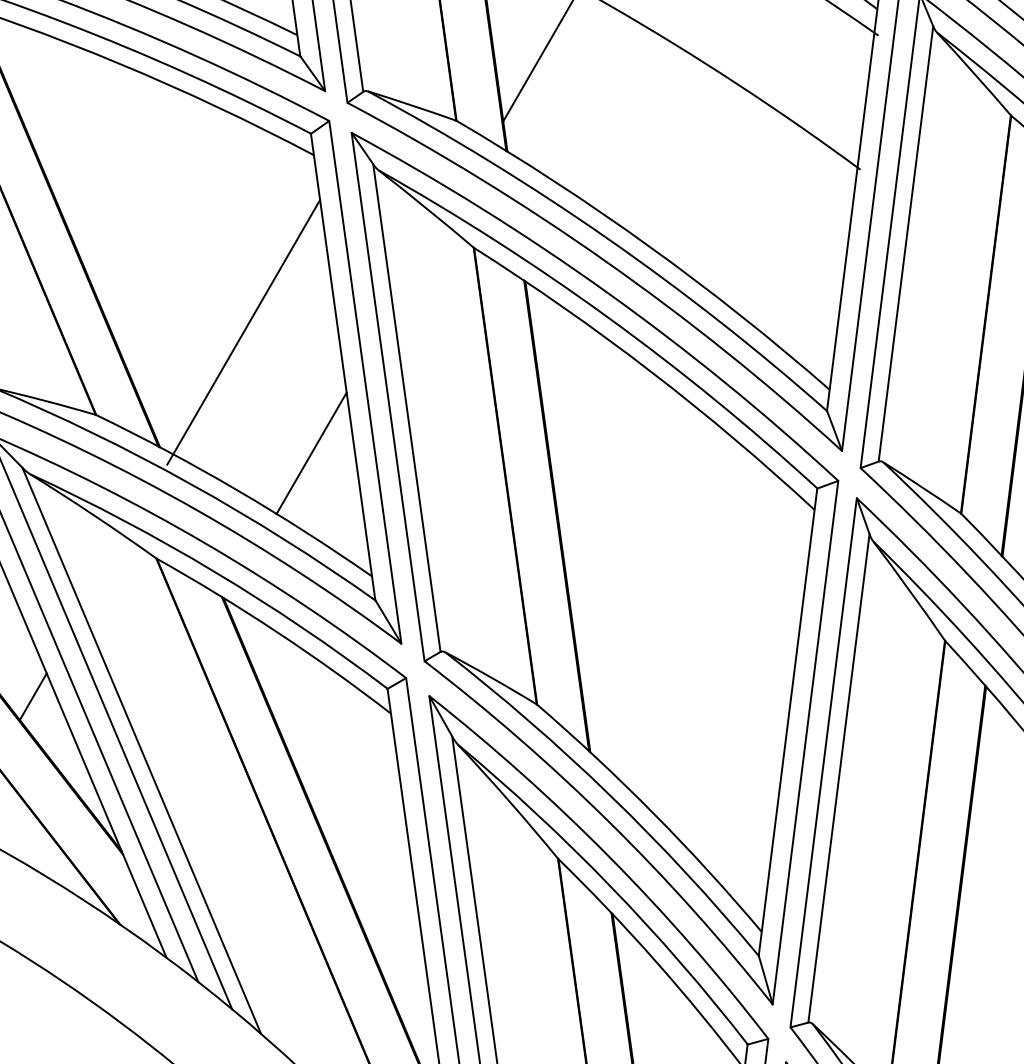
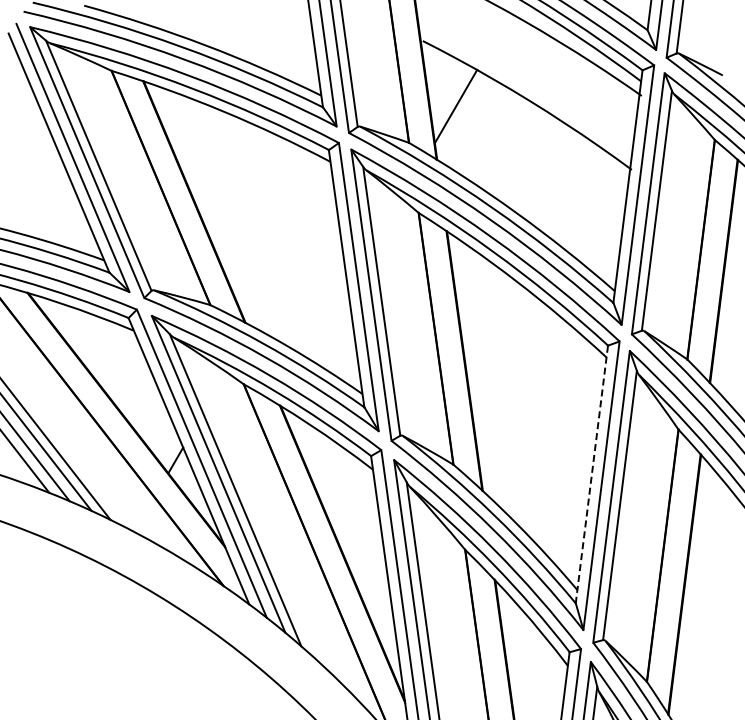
line: (243, 332) -> (291, 259), removed
line: (310, 451) -> (328, 325), removed
line: (787, 722) -> (591, 474), solid -> dashed

